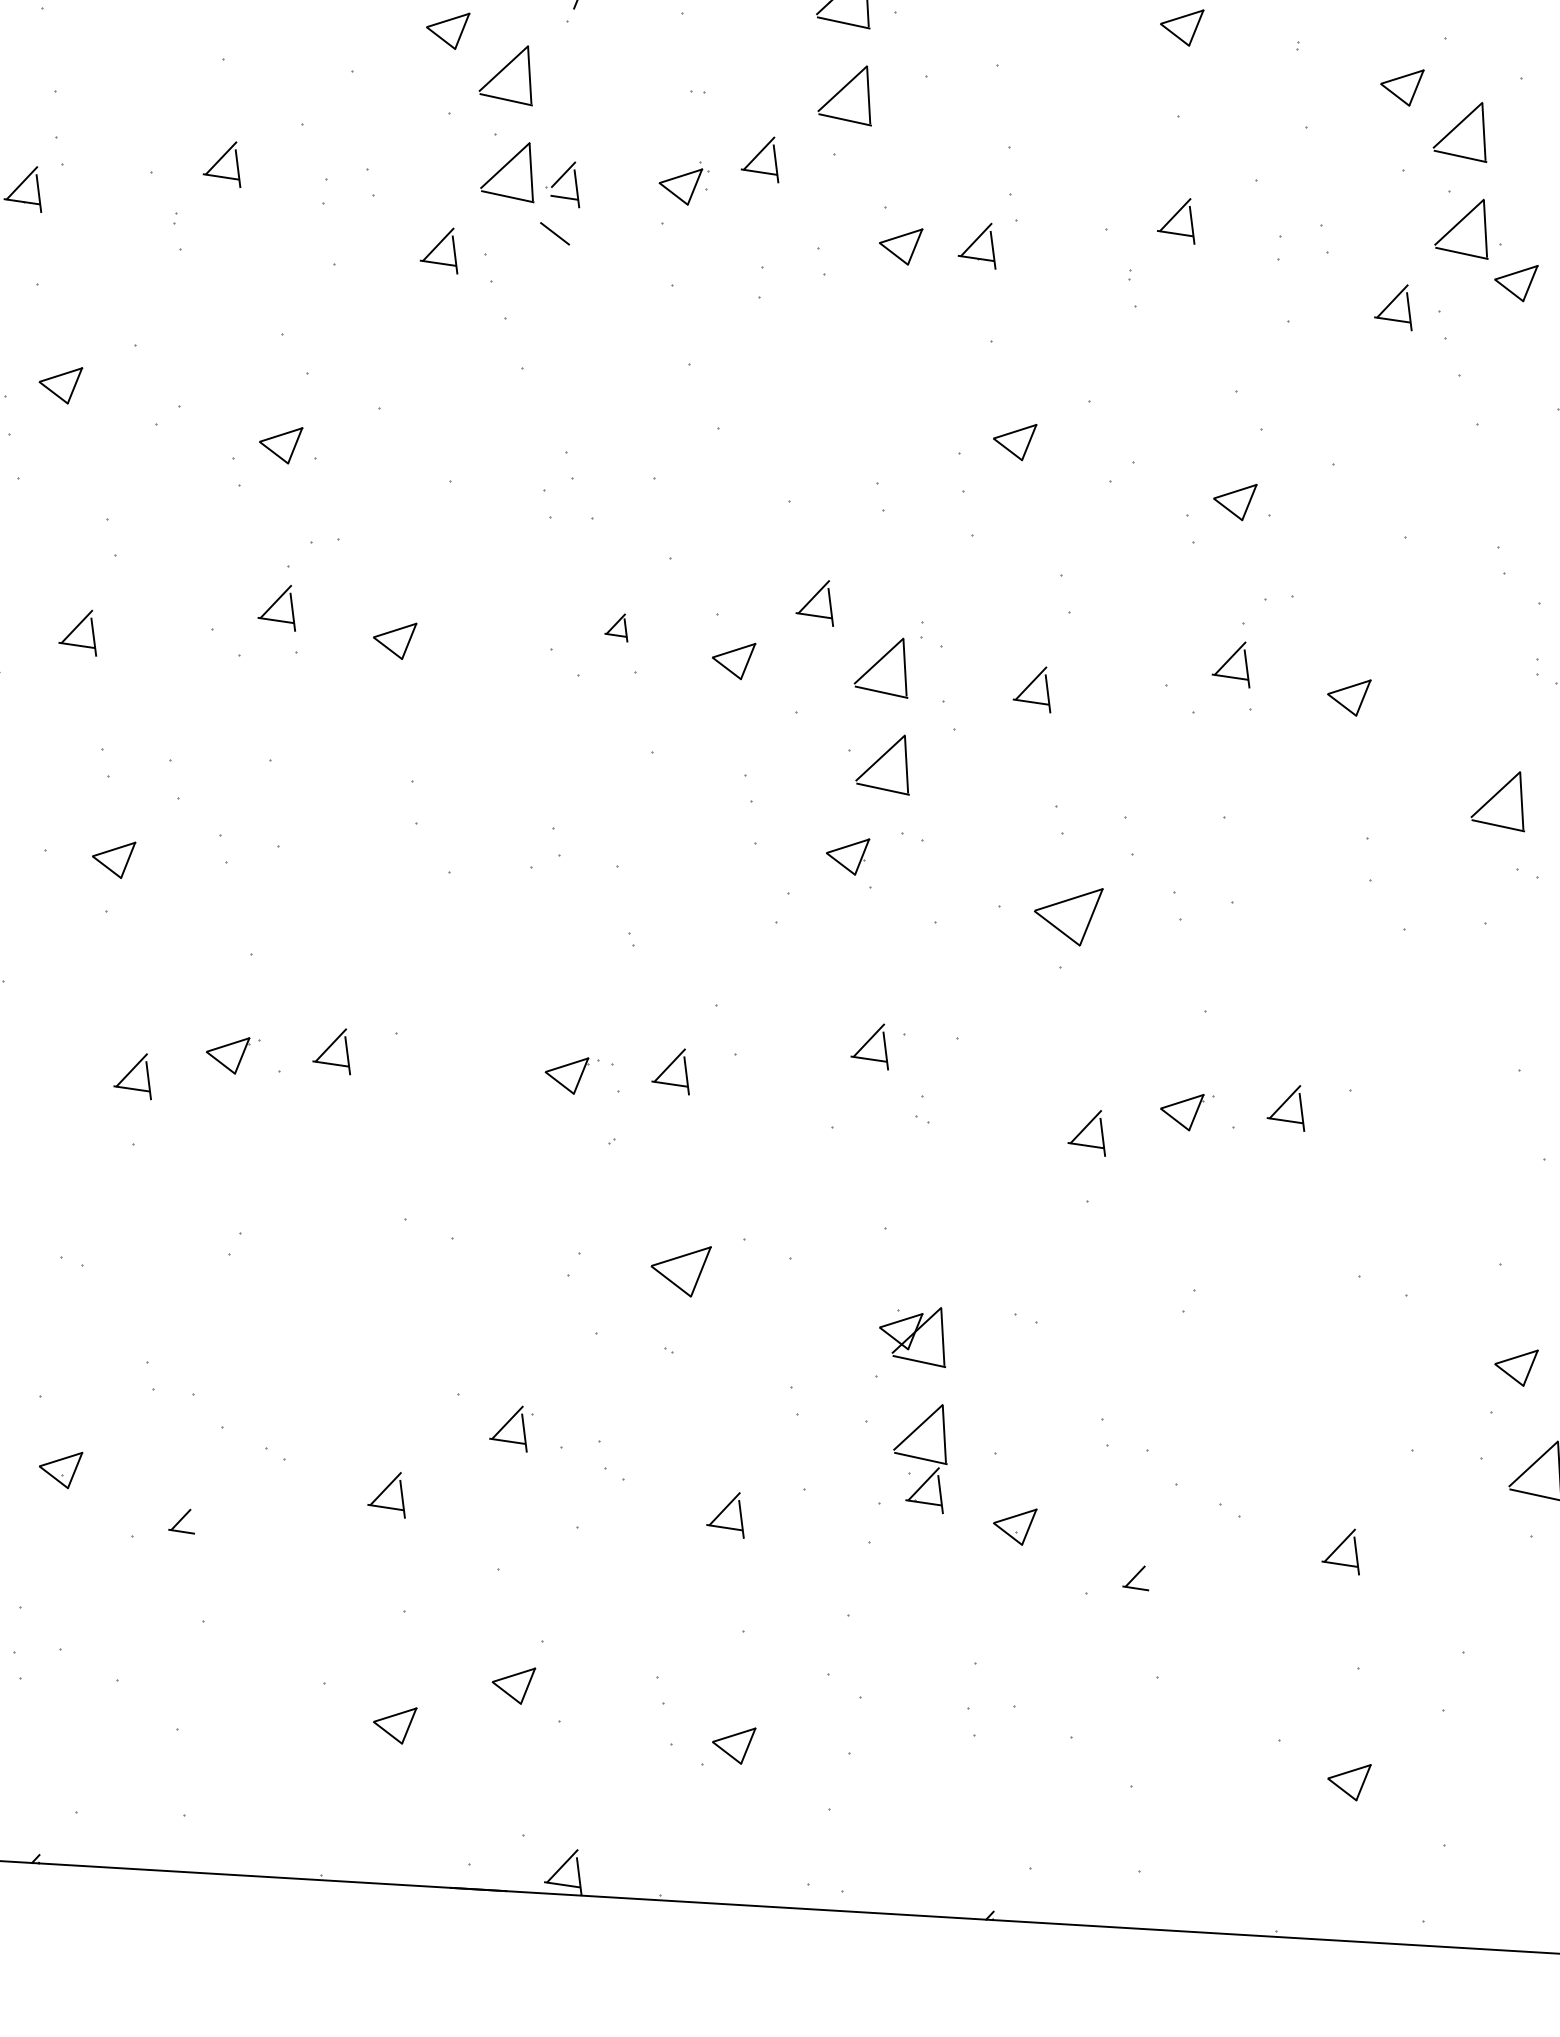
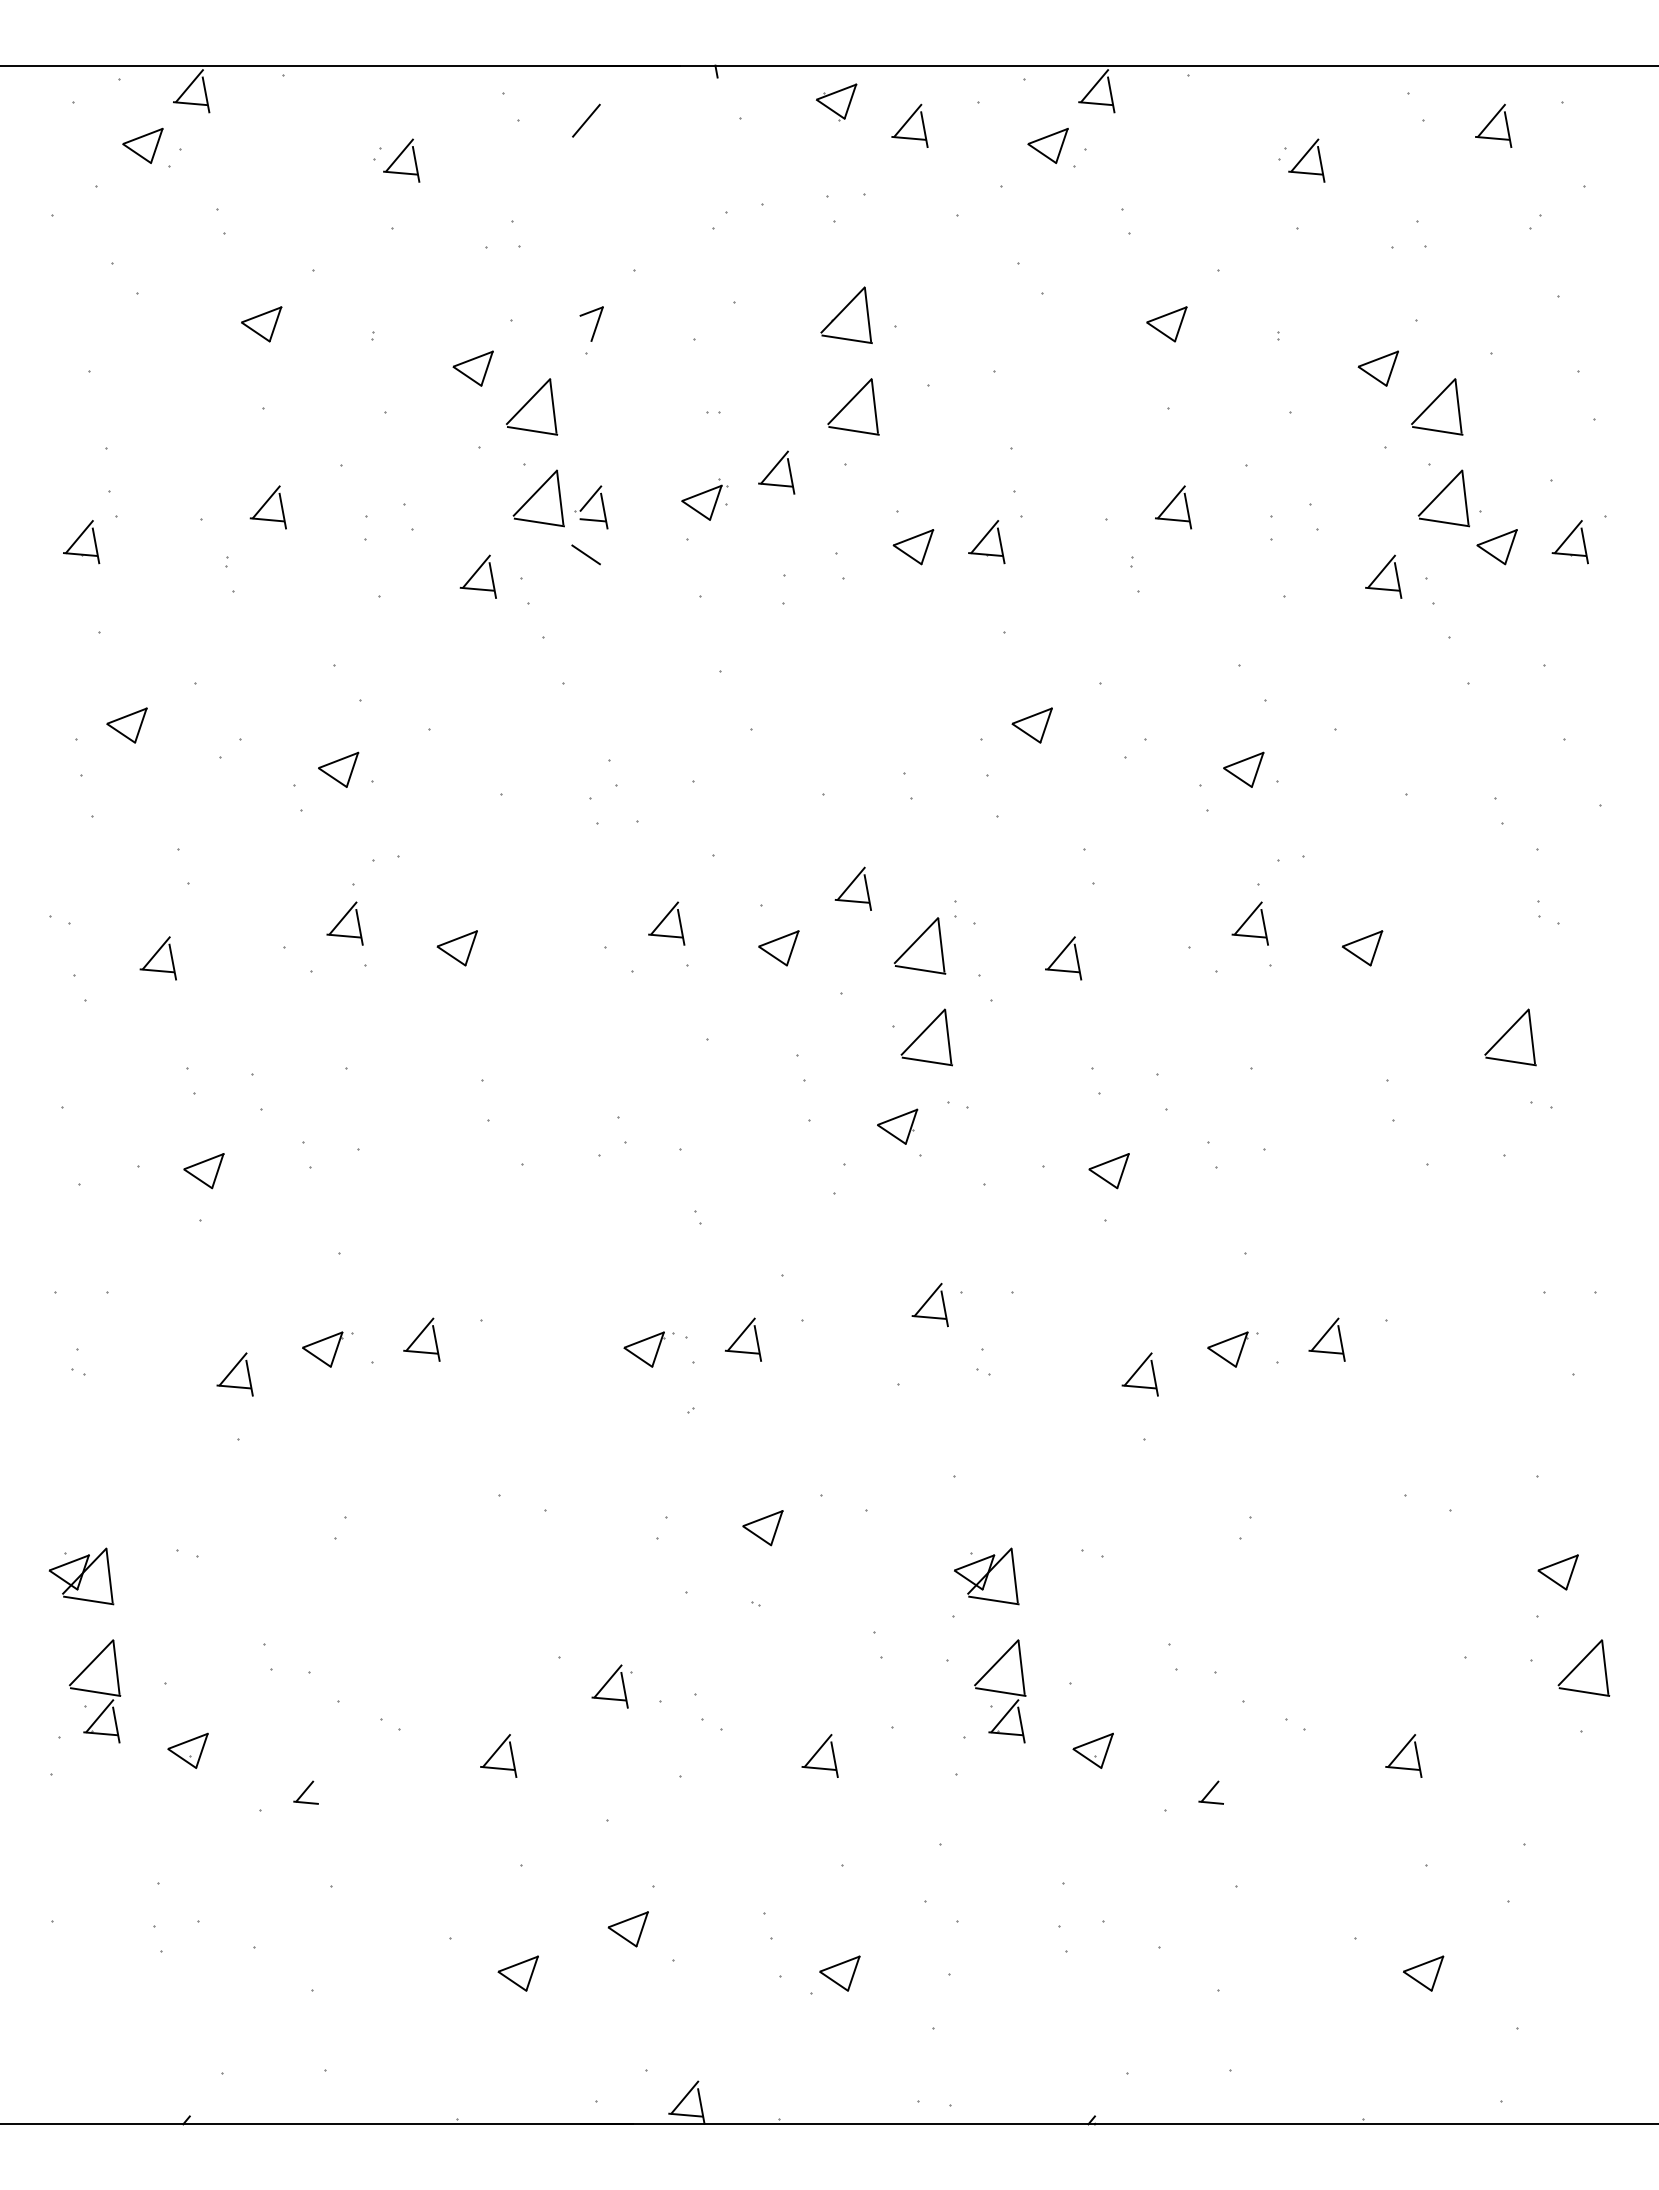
part: (616, 627) -> (666, 923), size x1.67
part: (1067, 916) -> (1108, 1171), size x0.62
part: (679, 1271) -> (762, 1528), size x0.71

